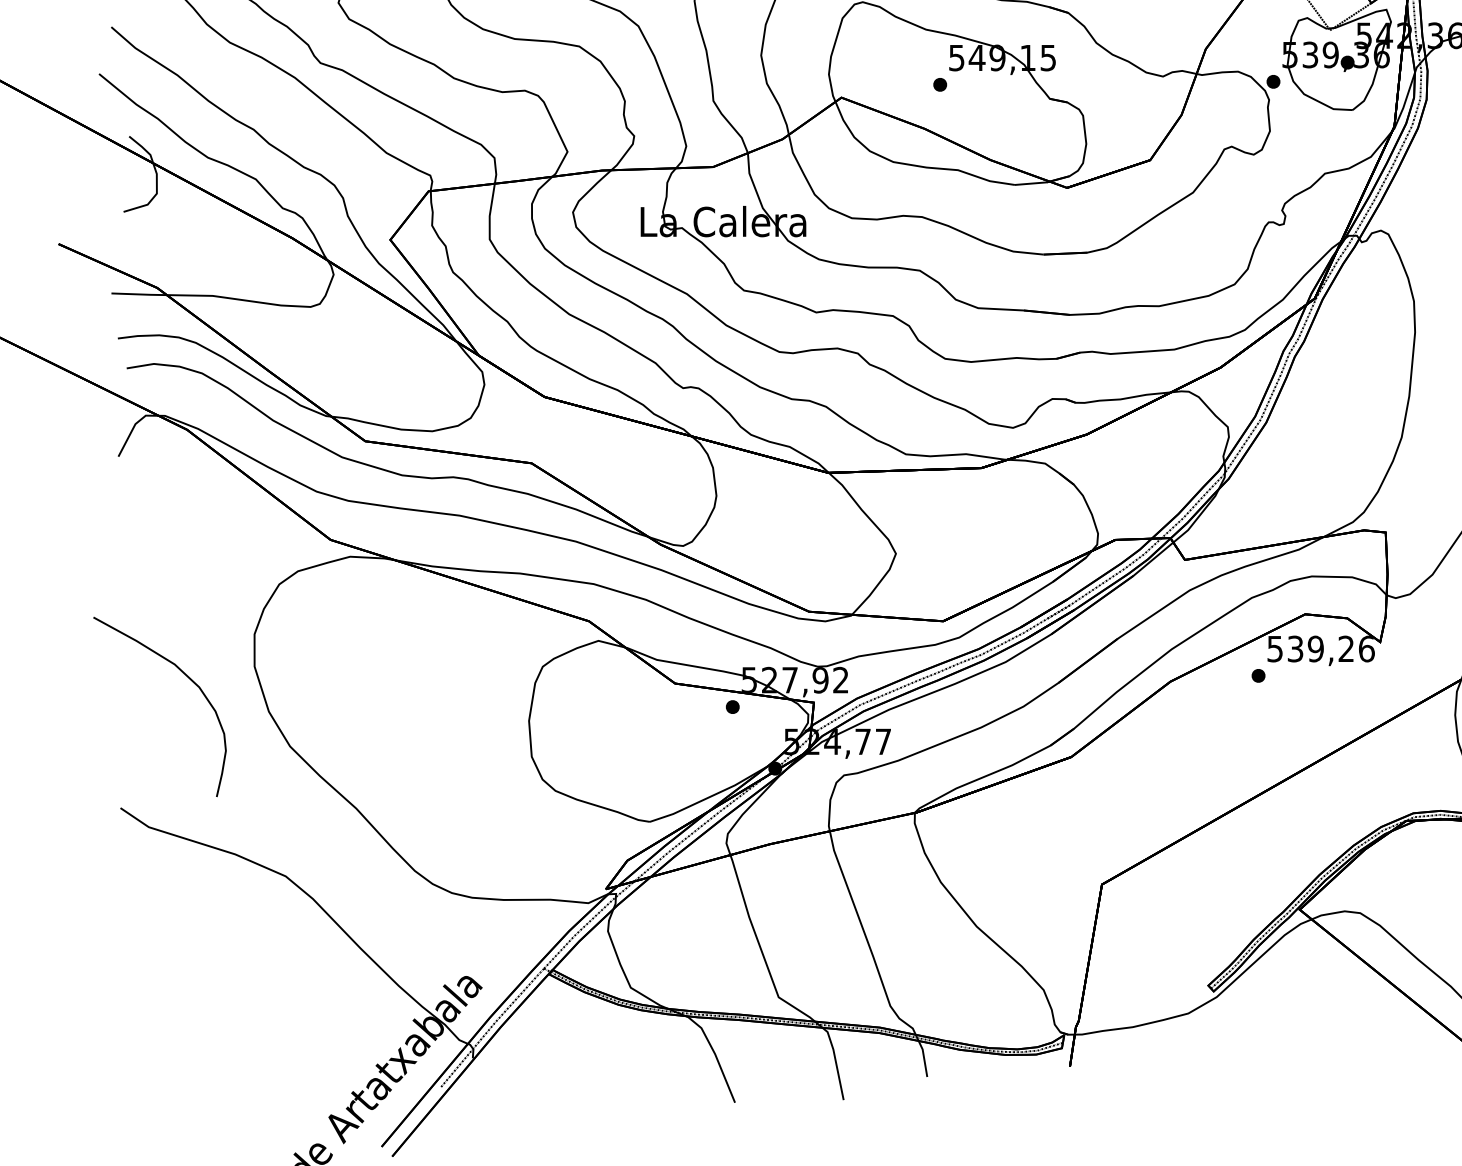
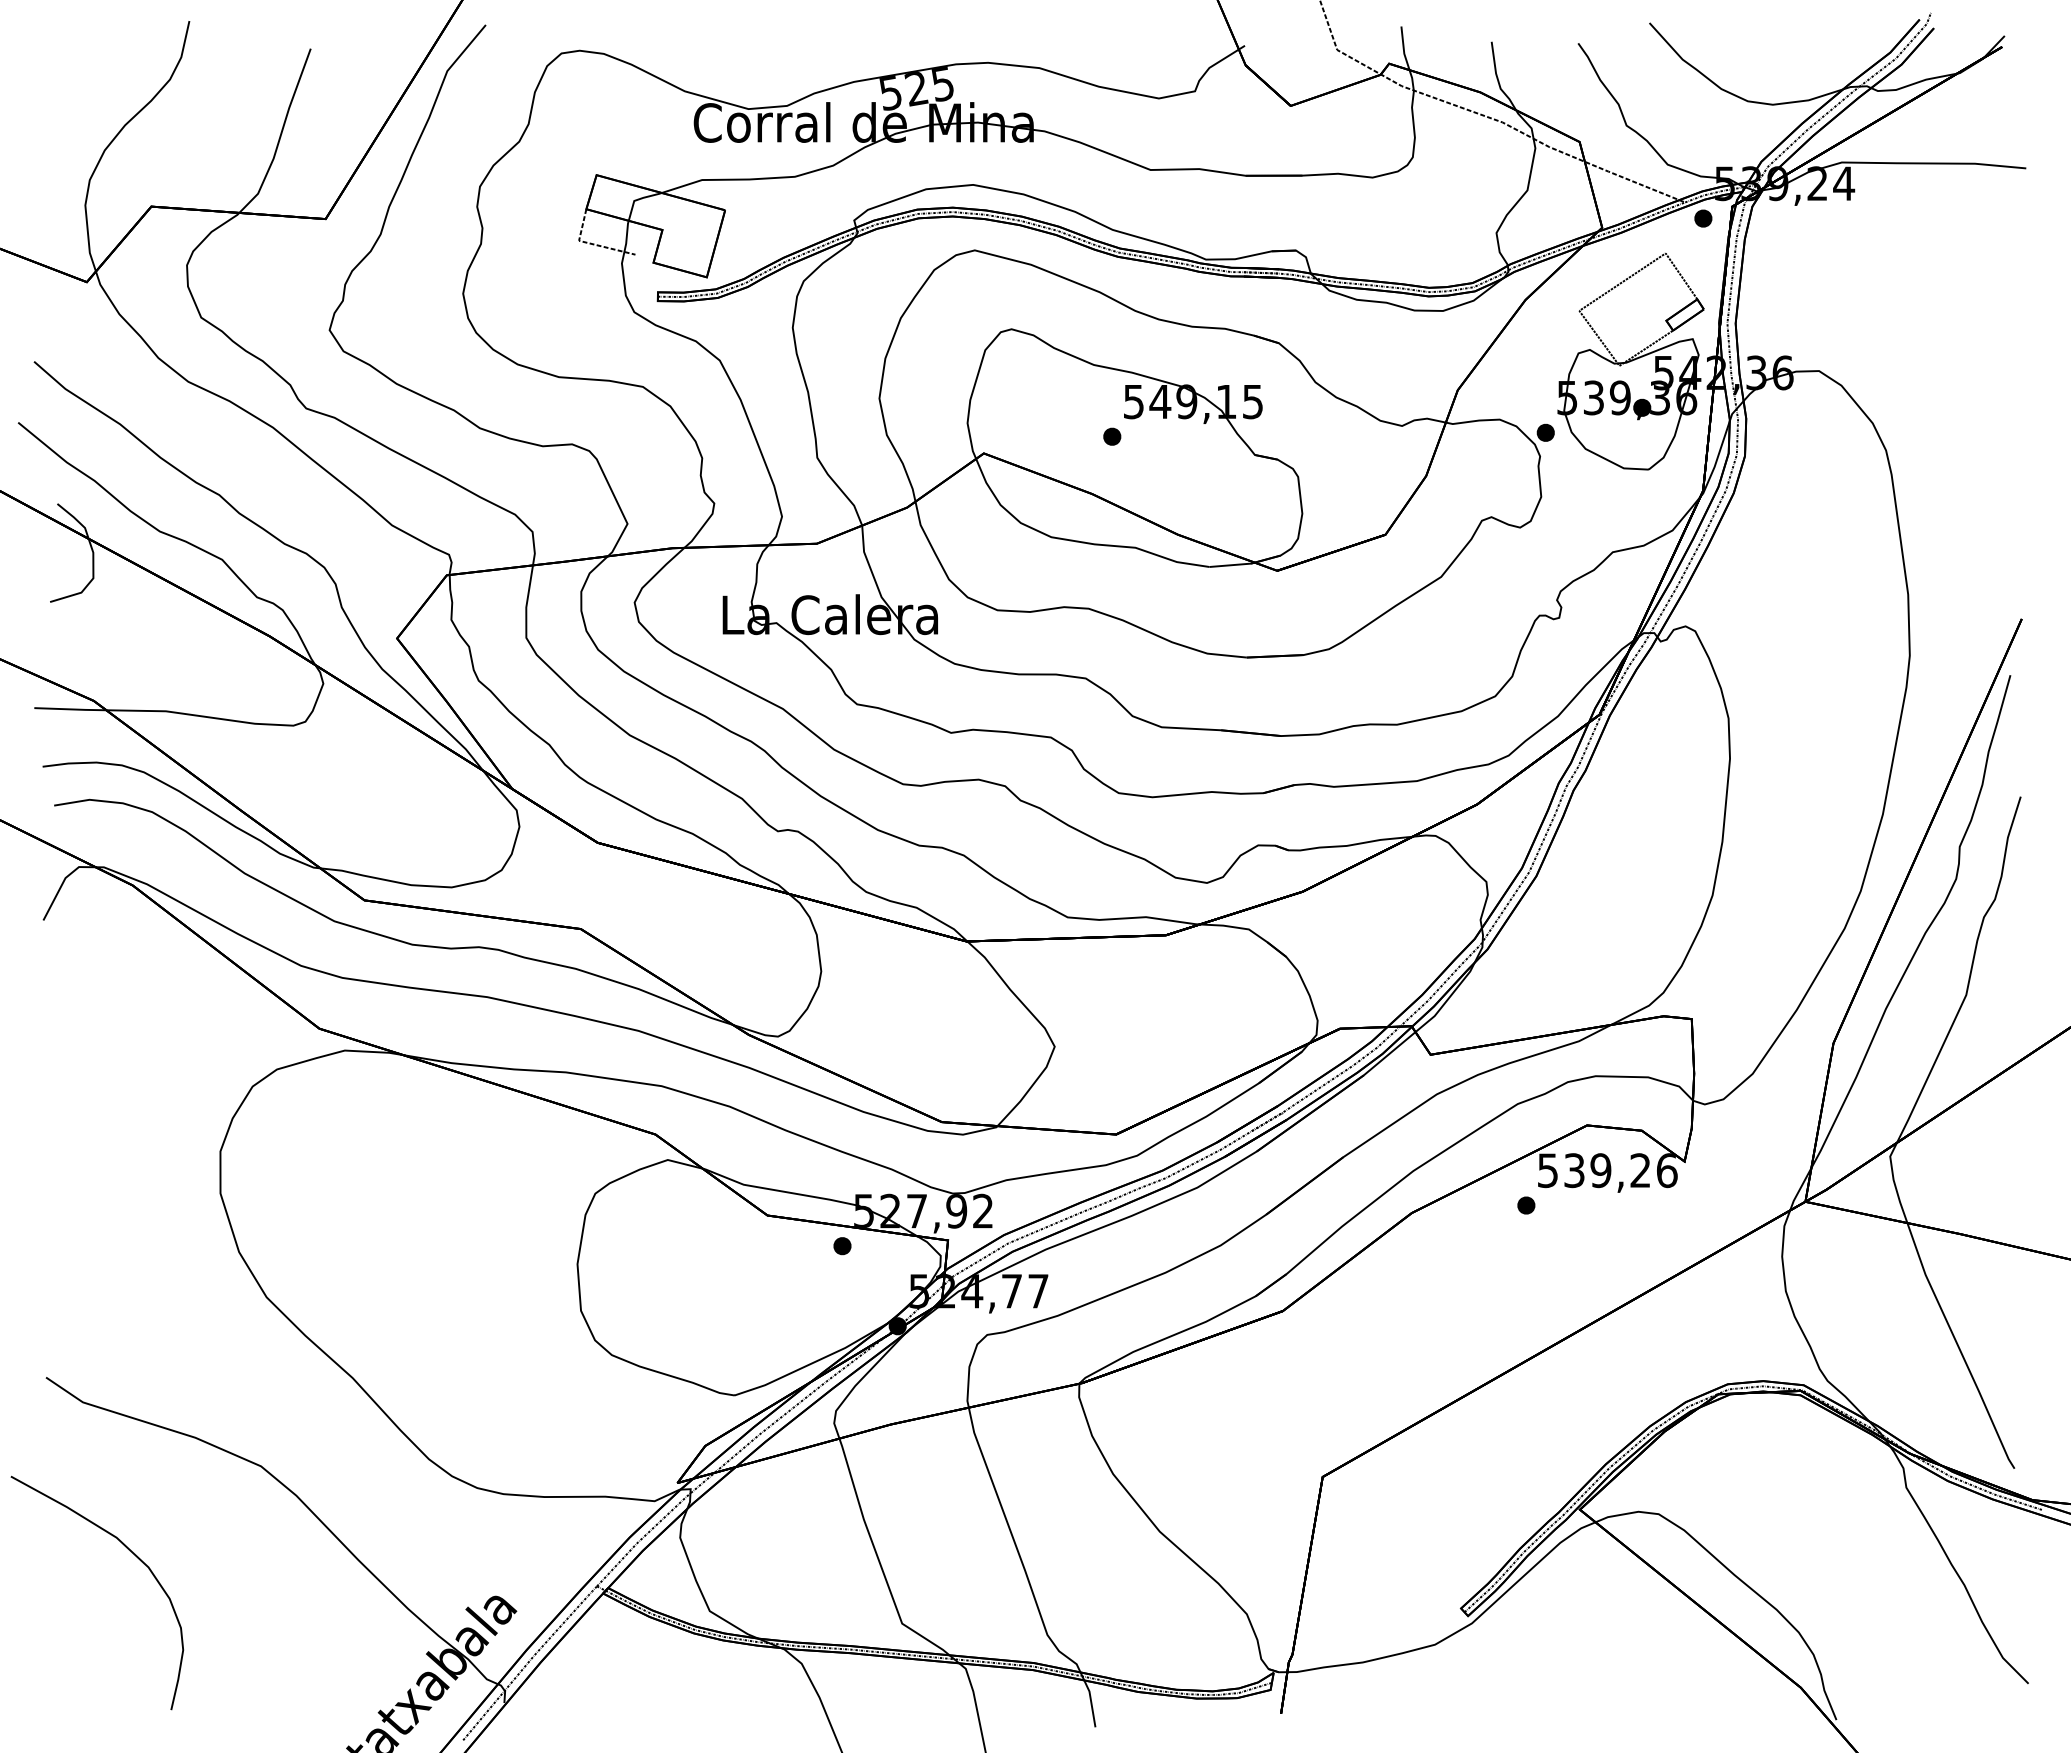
curve: (183, 674) -> (128, 1550), moved

